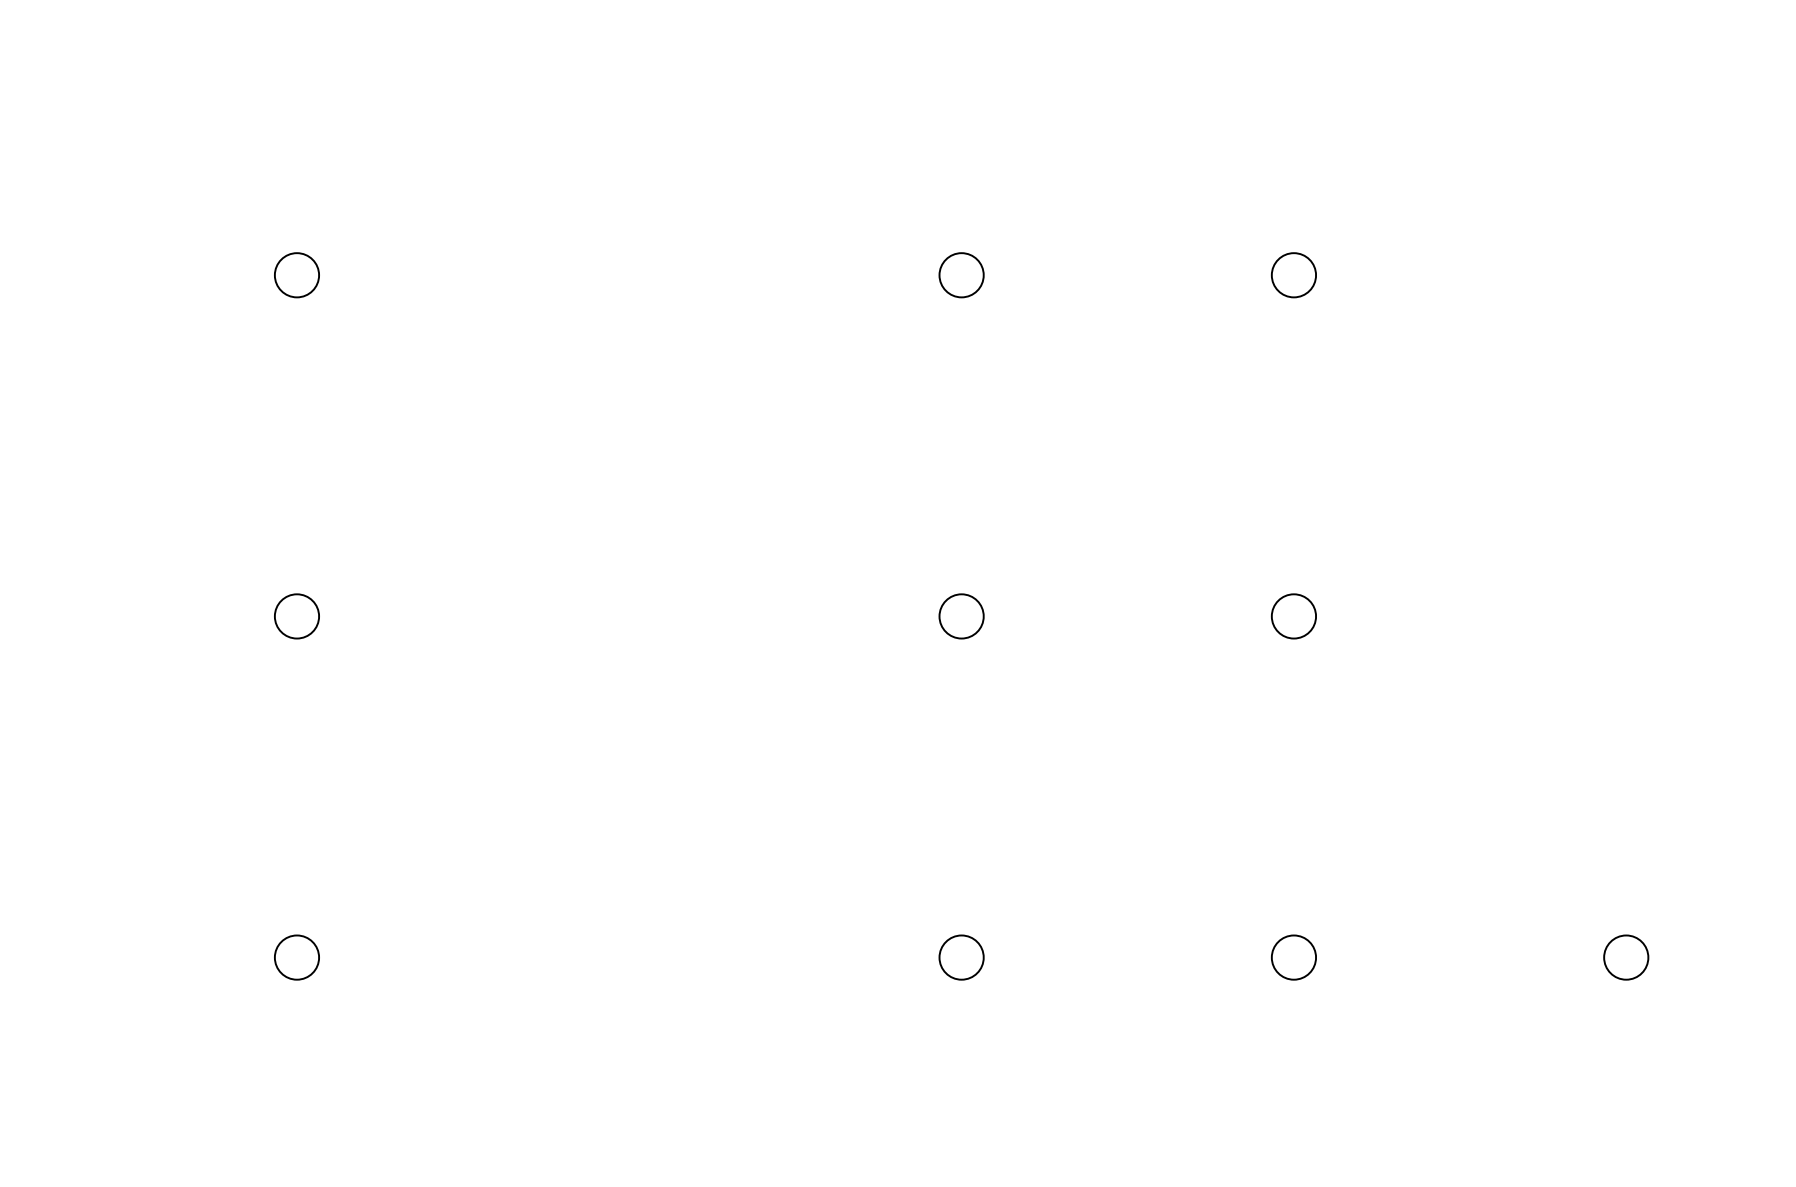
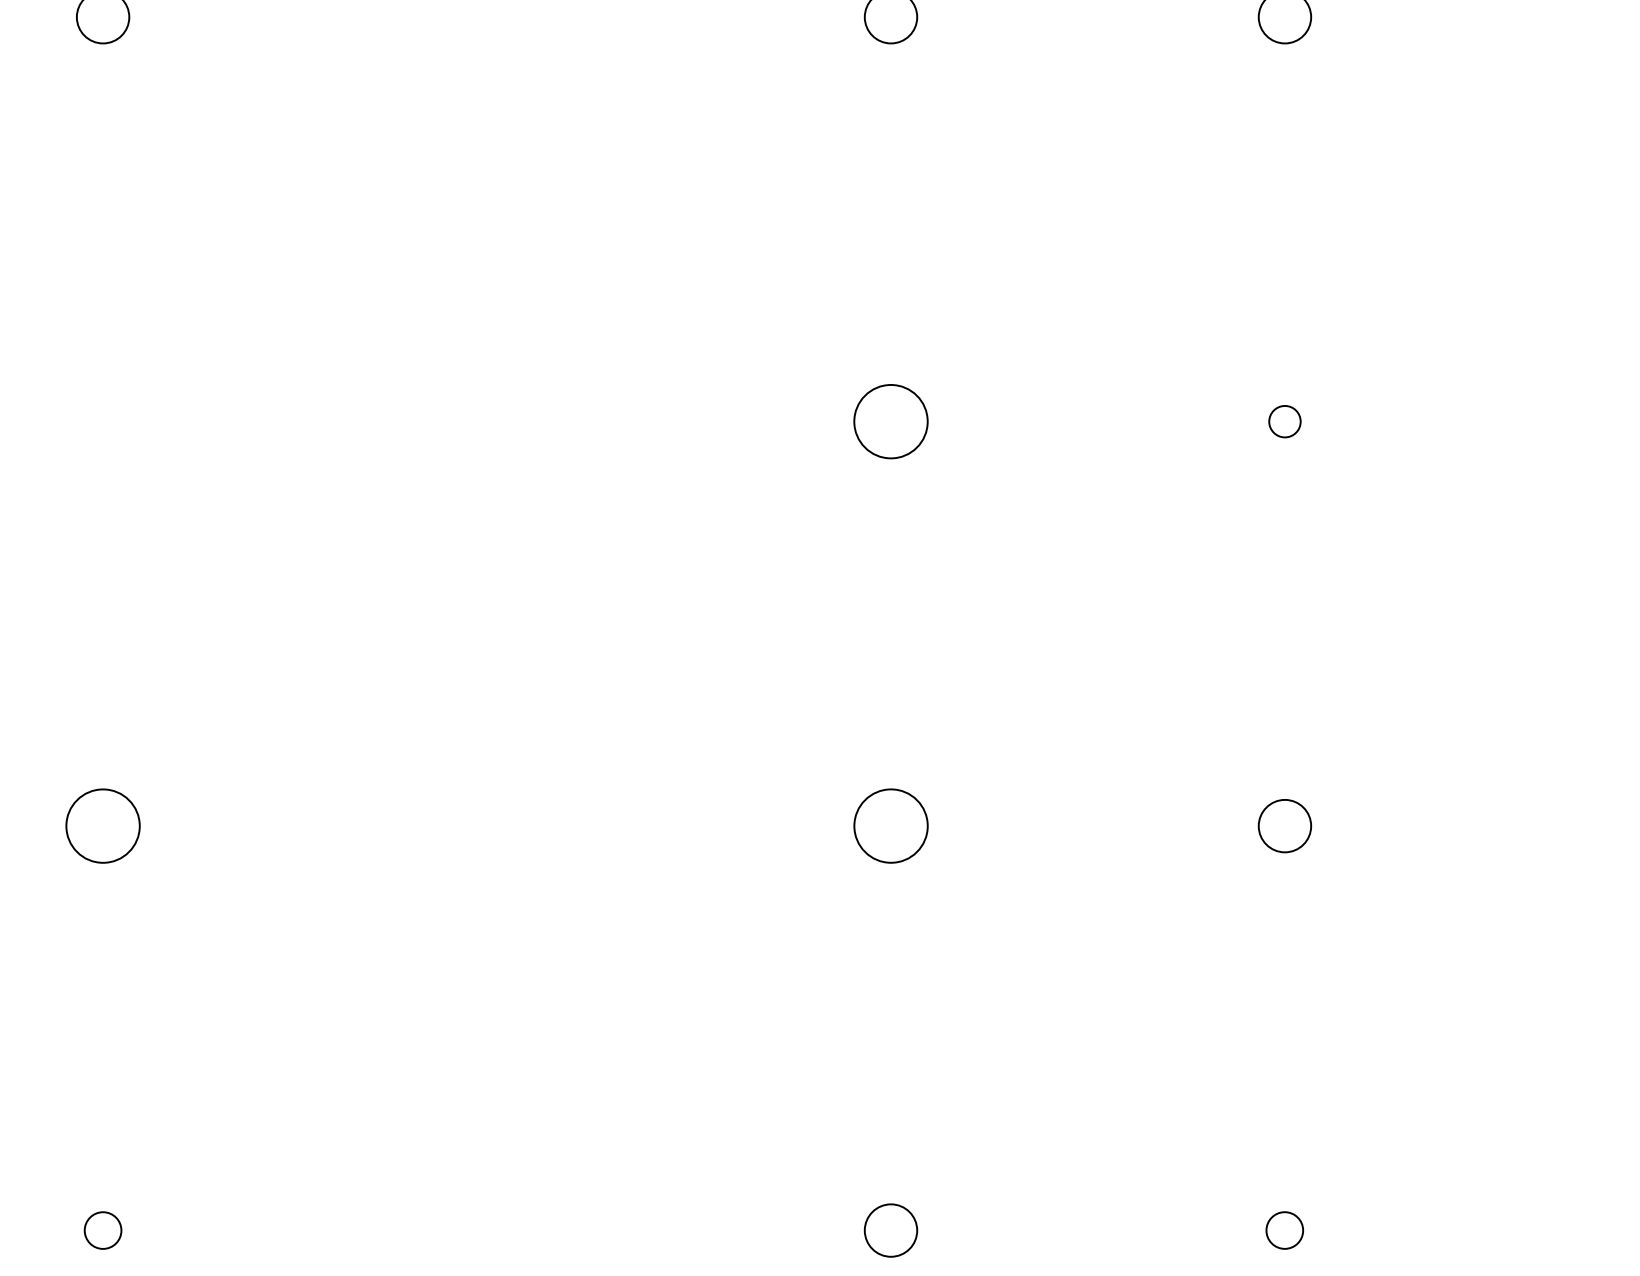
circle: (296, 275) -> (102, 421), removed
circle: (961, 275) -> (890, 421), size x1.4
circle: (1293, 275) -> (1284, 421), size x0.6
circle: (296, 616) -> (102, 826), size x1.4
circle: (961, 616) -> (890, 826), size x1.4
circle: (296, 957) -> (102, 1230), size x0.7
circle: (1293, 957) -> (1284, 1230), size x0.7

